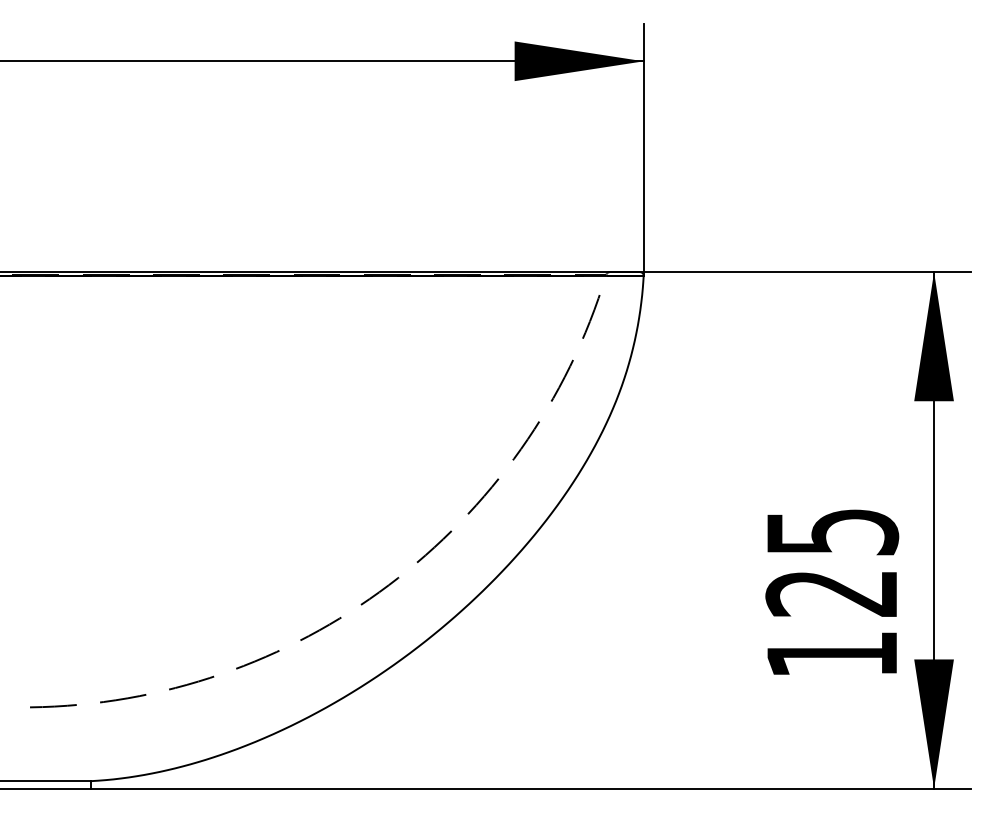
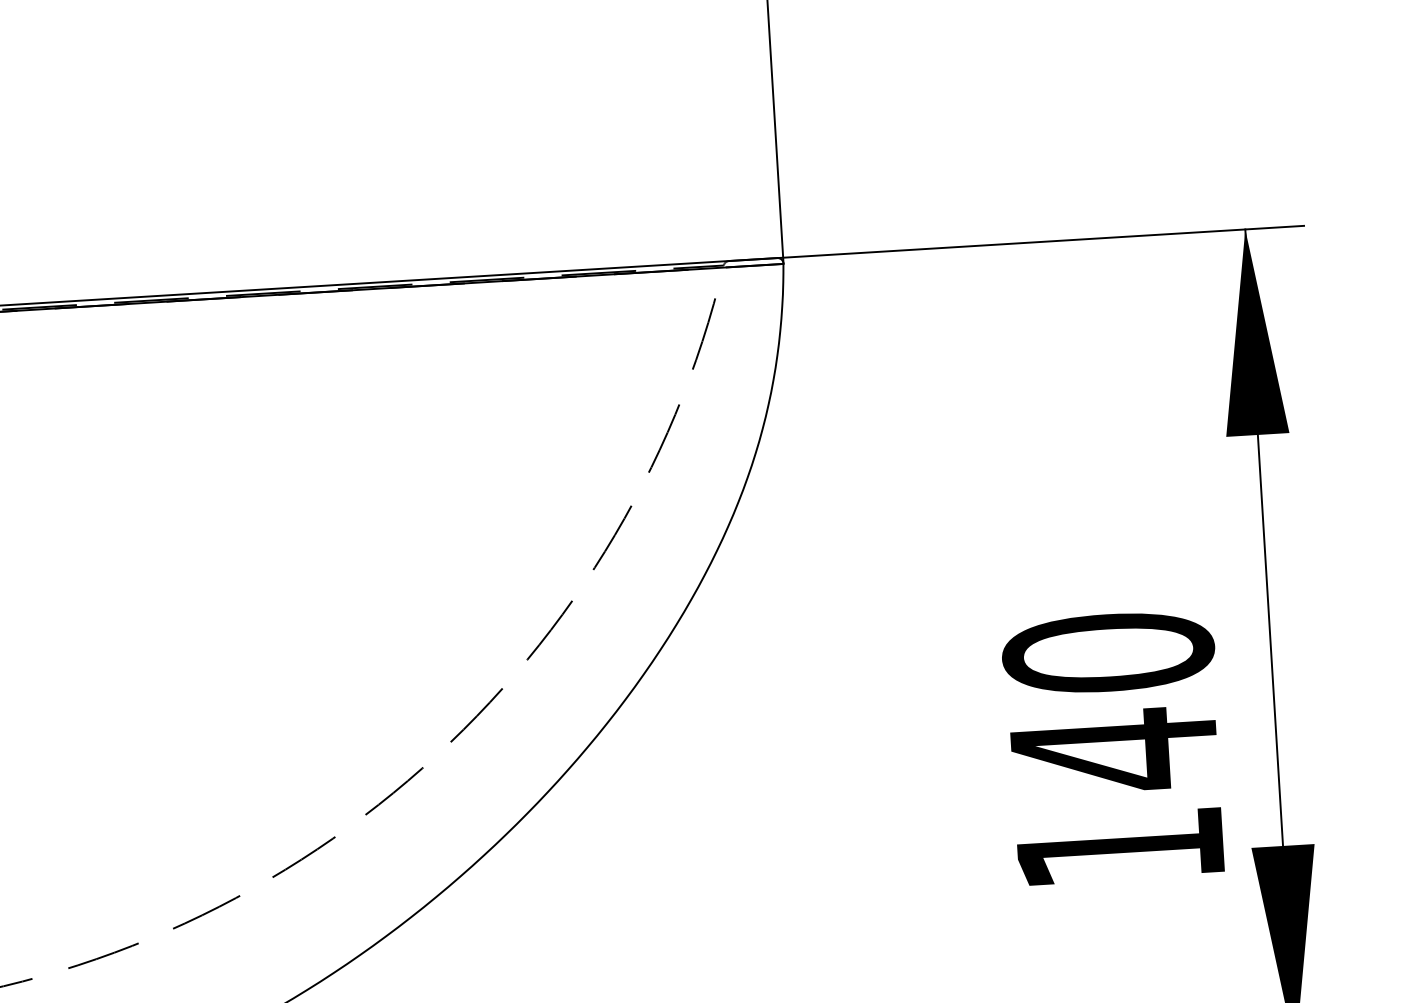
text: (832, 563) -> (1111, 703), 125 -> 140

